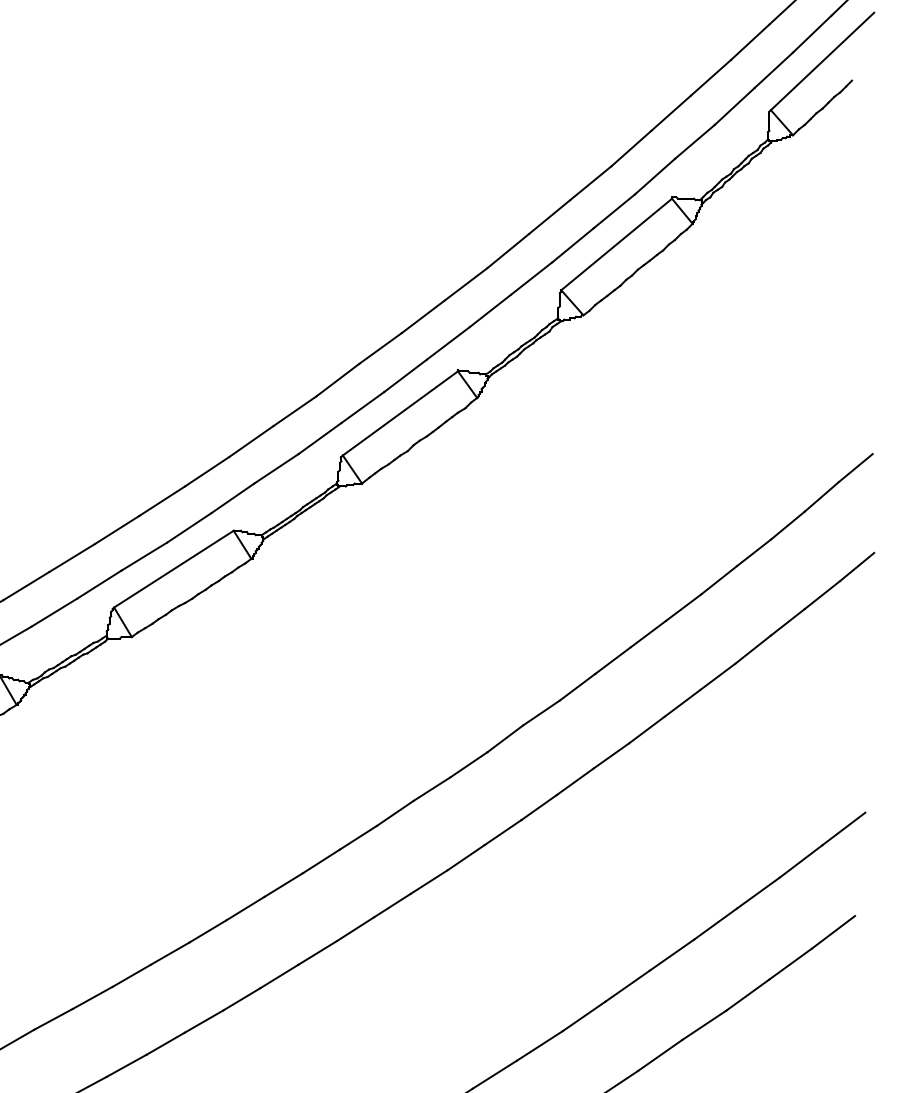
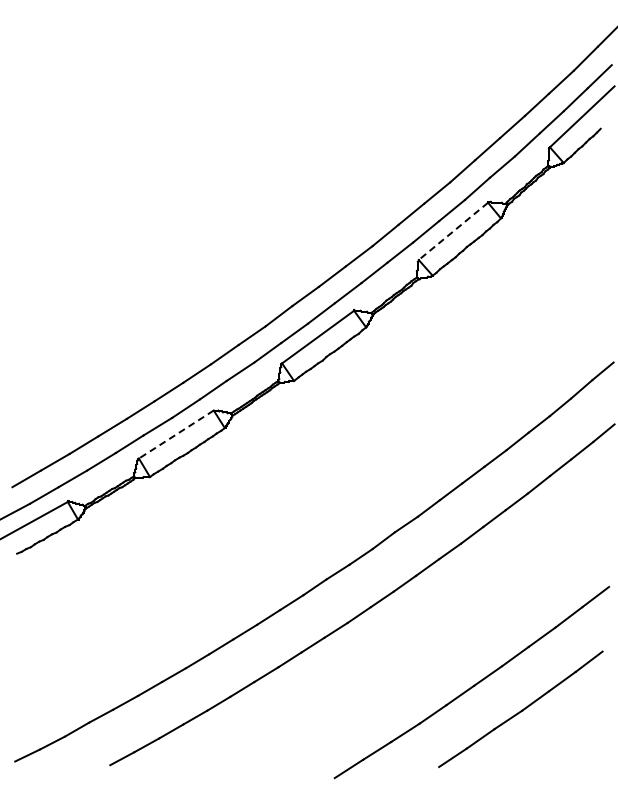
line: (616, 244) -> (453, 231), solid -> dashed
line: (172, 569) -> (175, 434), solid -> dashed

